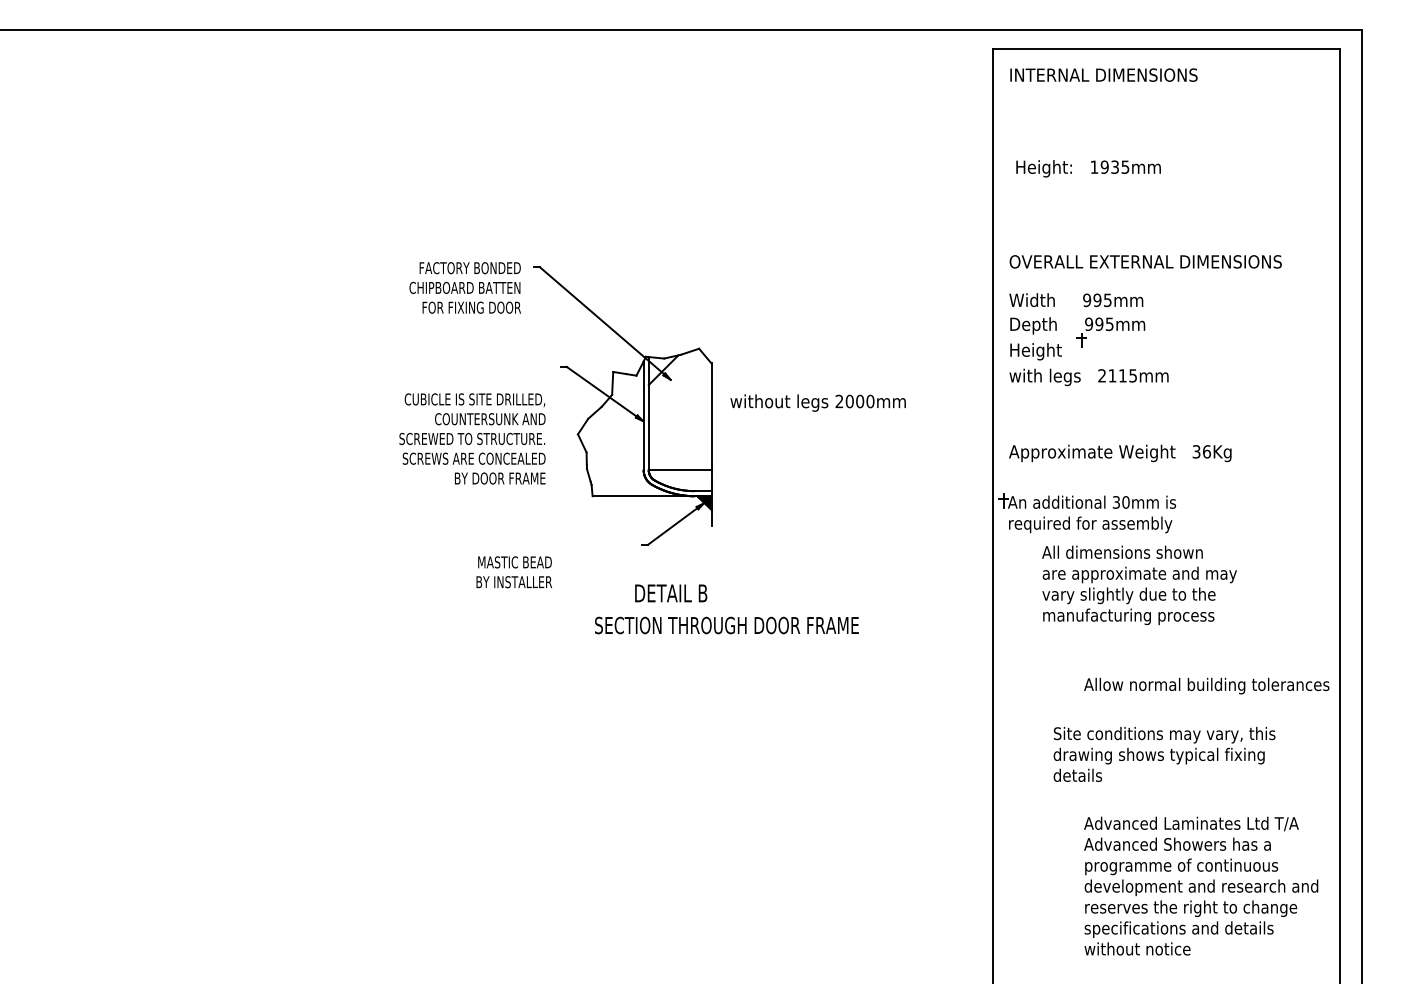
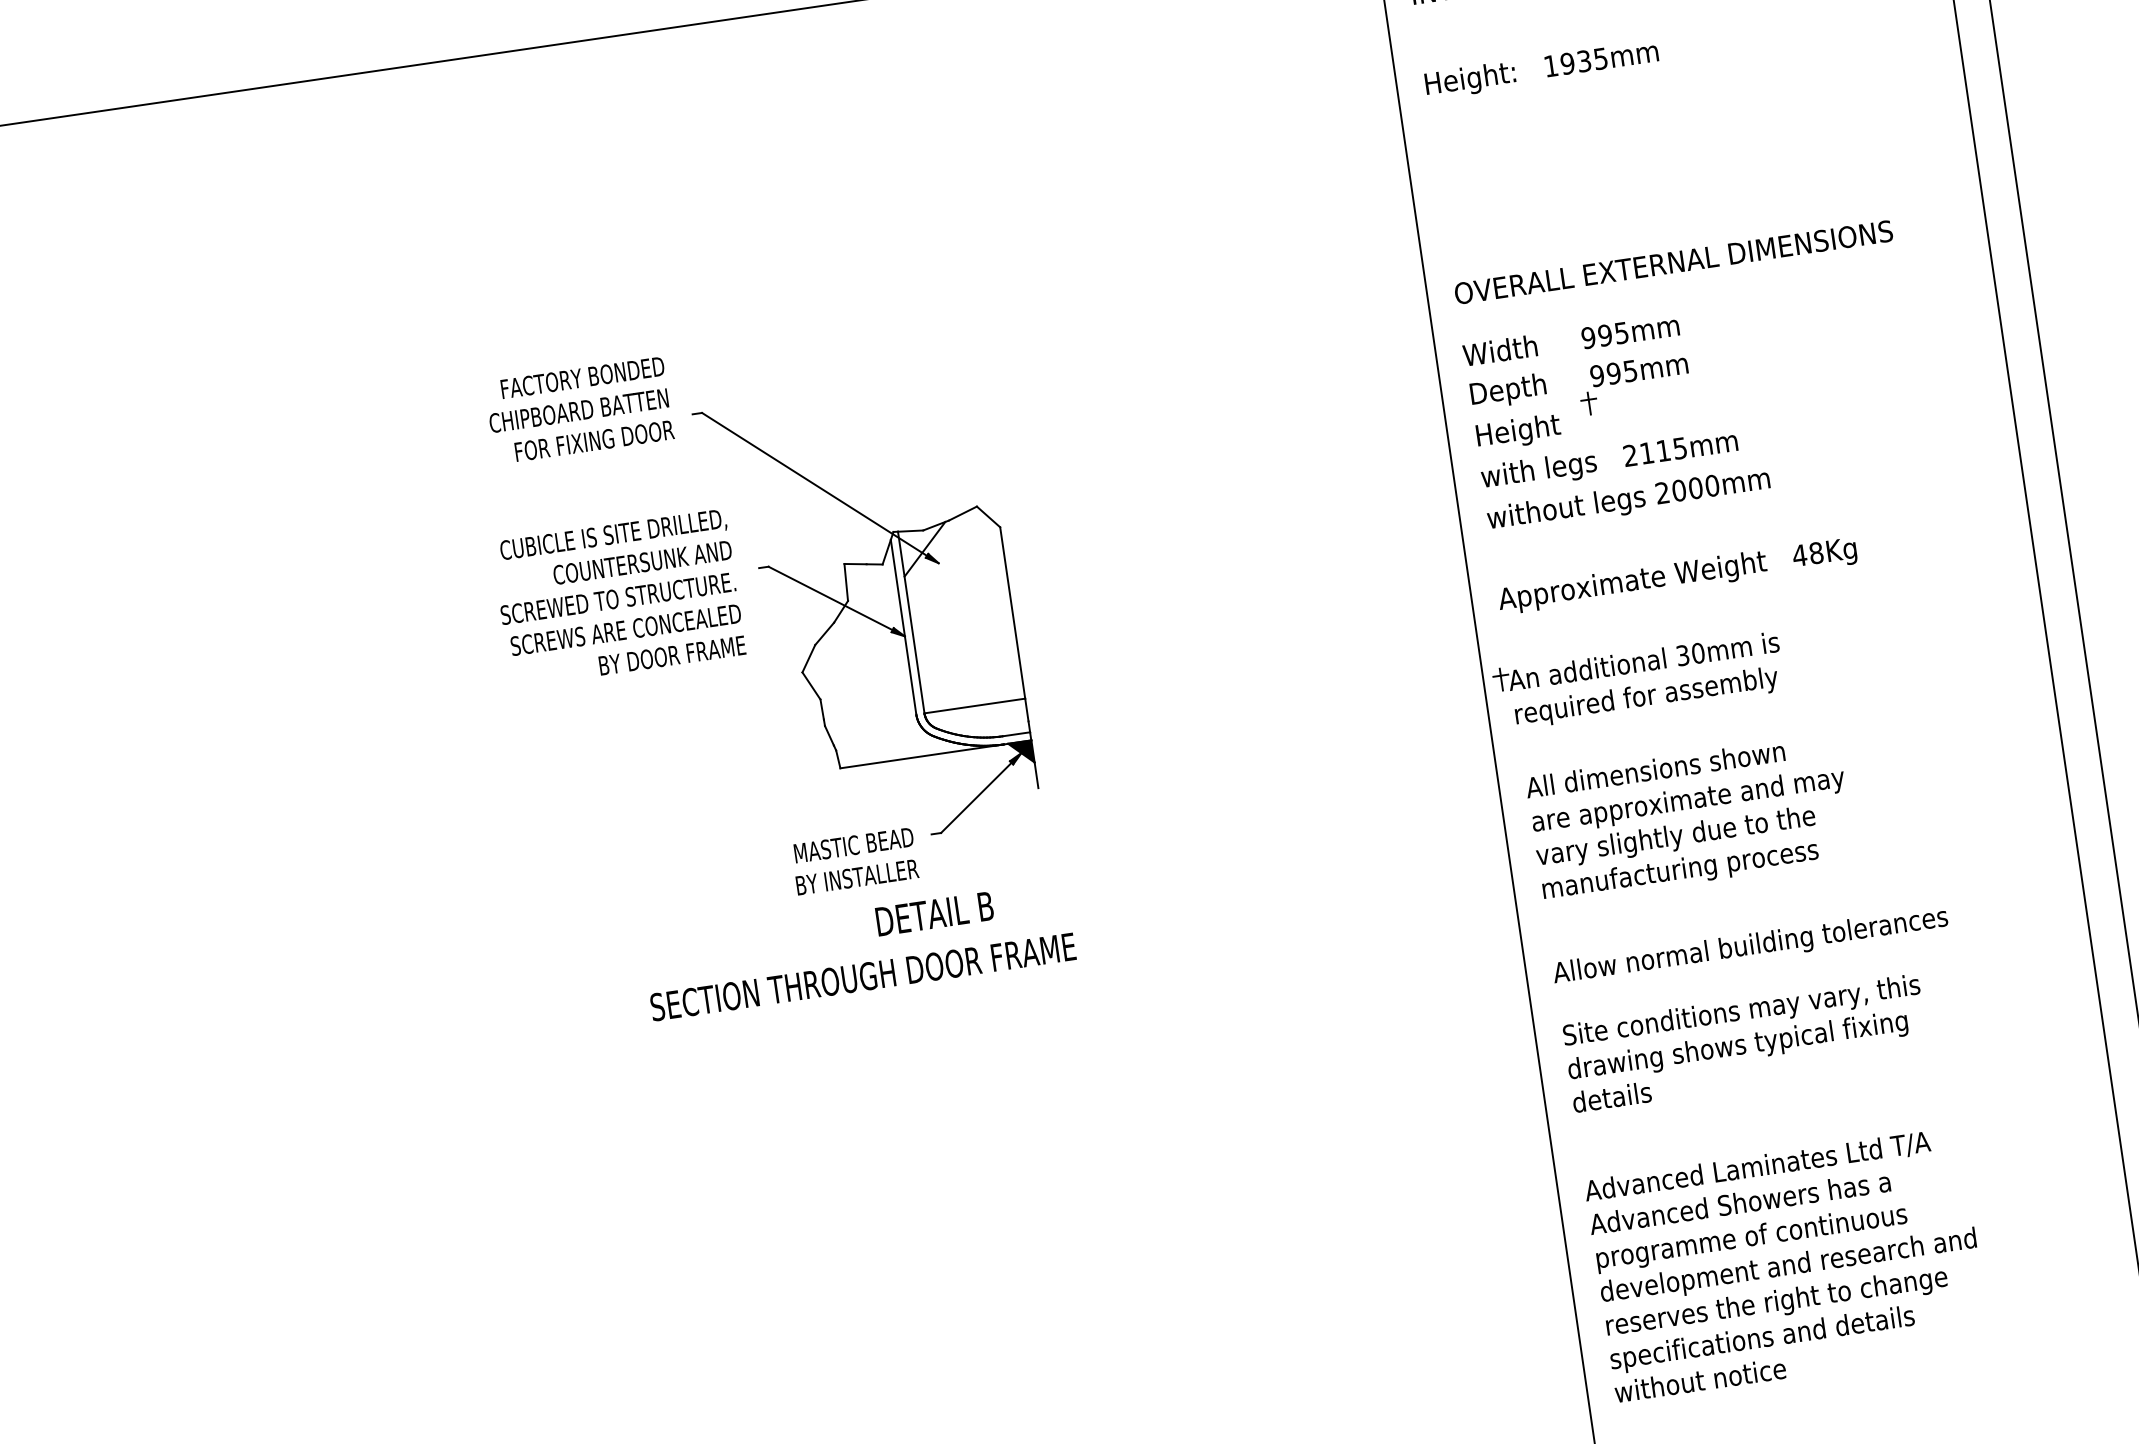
text: (1088, 168) -> (1541, 69), moved
text: (464, 287) -> (578, 410), moved
text: (817, 402) -> (1627, 499), moved
text: (472, 438) -> (618, 597), moved
text: (1201, 451) -> (1807, 553), 36Kg -> 48Kg
text: (513, 572) -> (853, 861), moved
text: (1139, 585) -> (1690, 818), moved
text: (671, 593) -> (935, 913), moved
text: (726, 625) -> (862, 977), moved
text: (1206, 685) -> (1750, 946), moved
text: (1164, 753) -> (1745, 1041), moved
text: (1201, 885) -> (1788, 1263), moved

